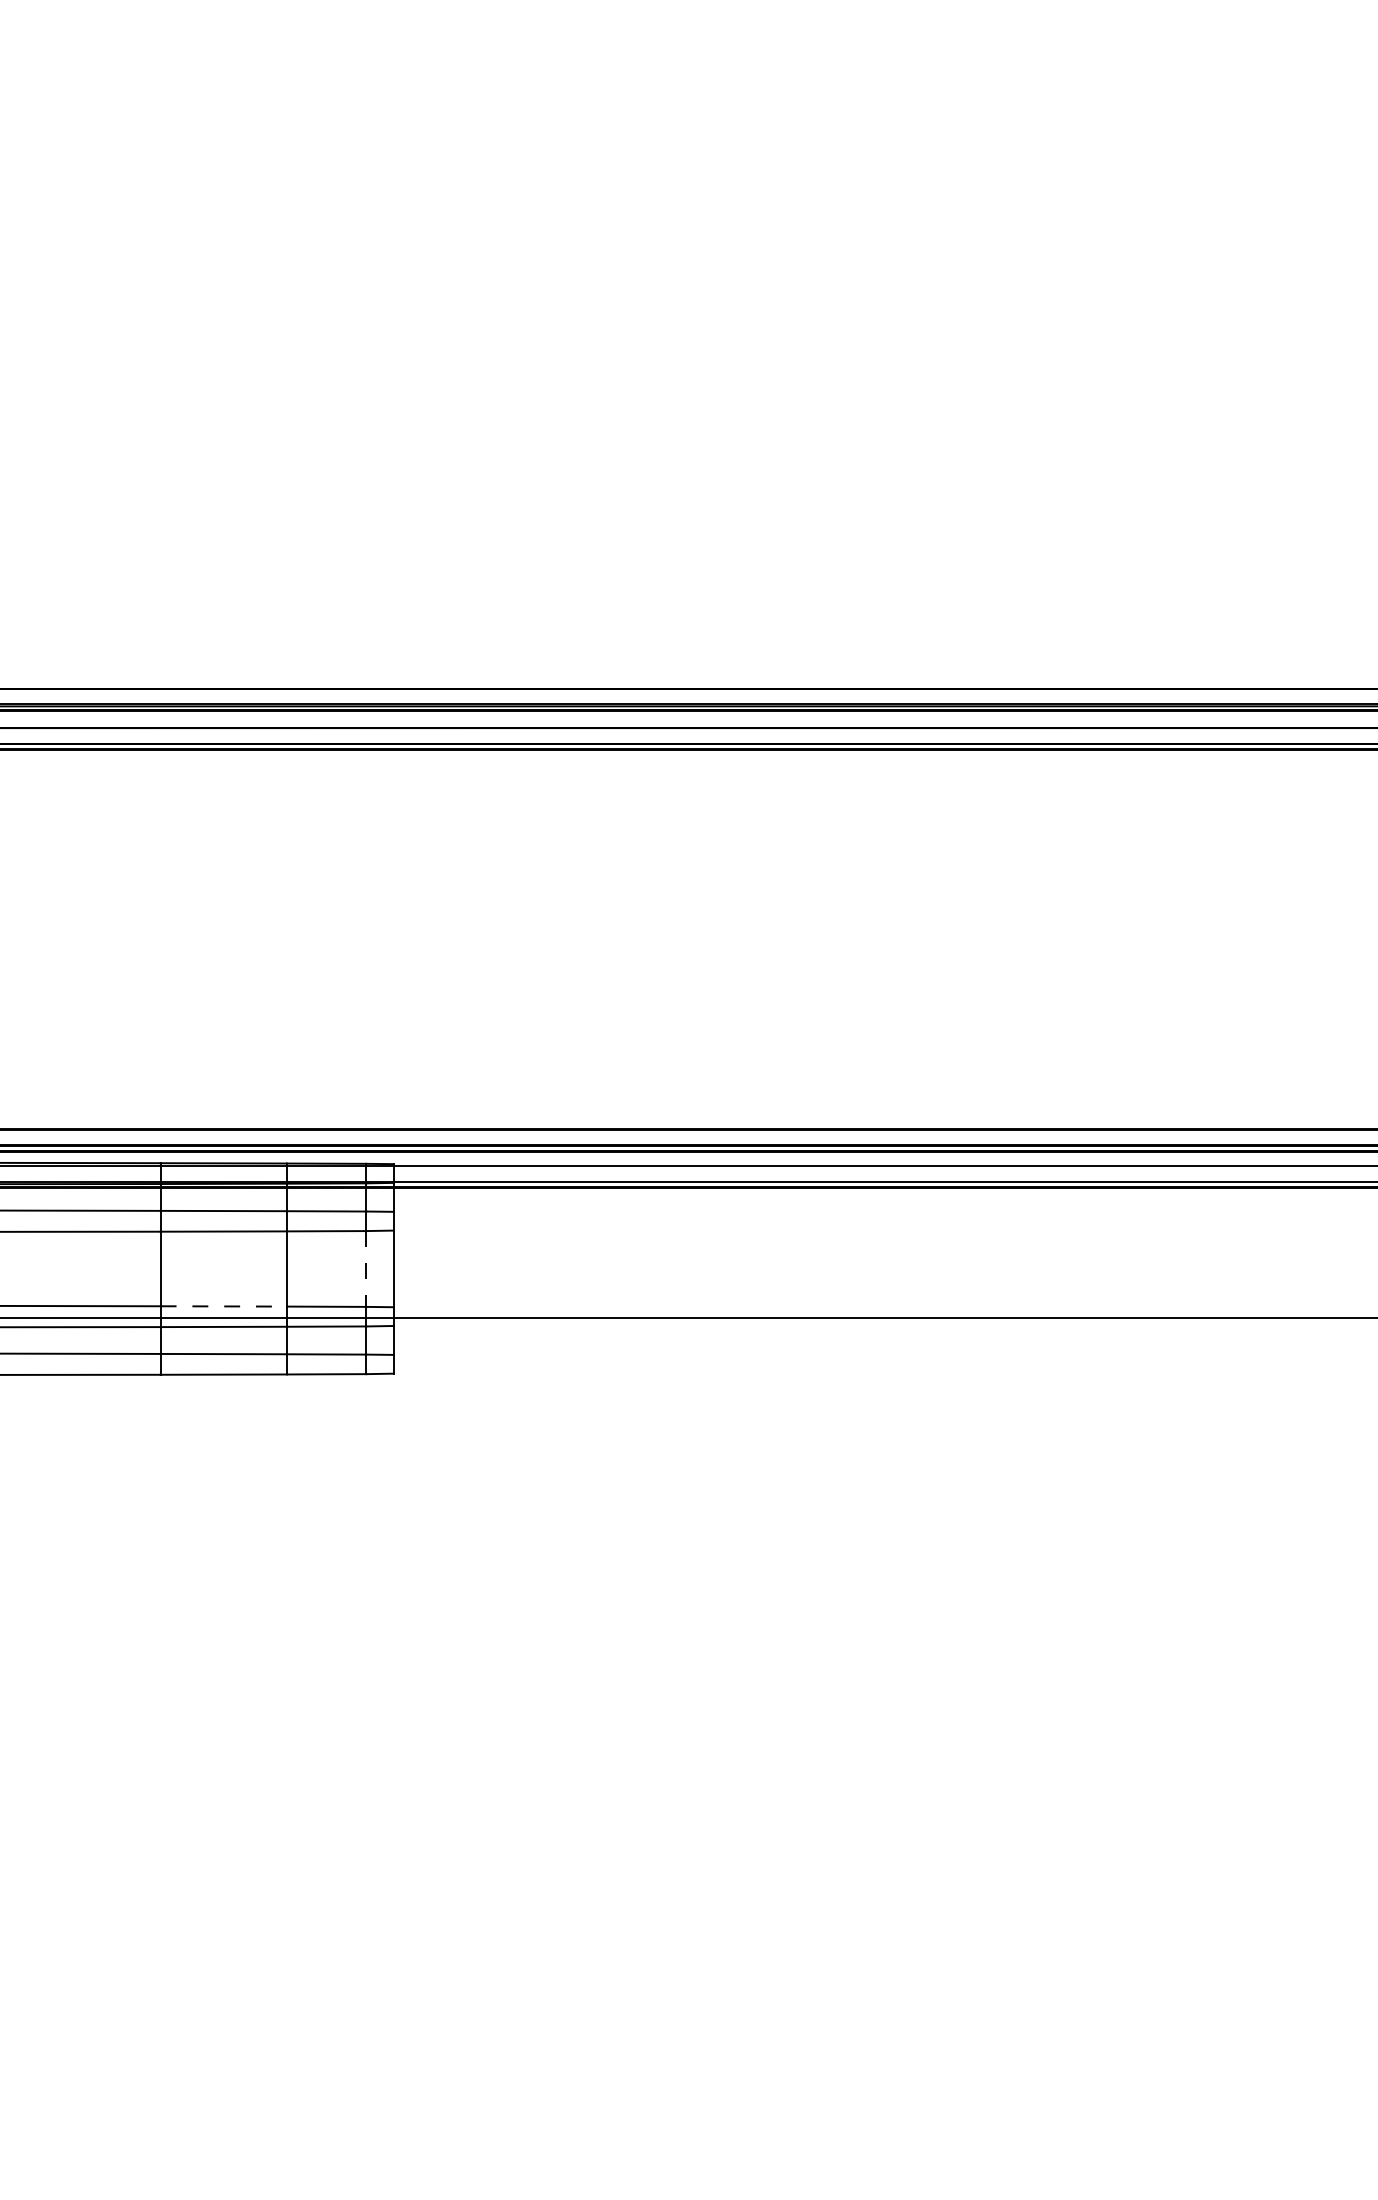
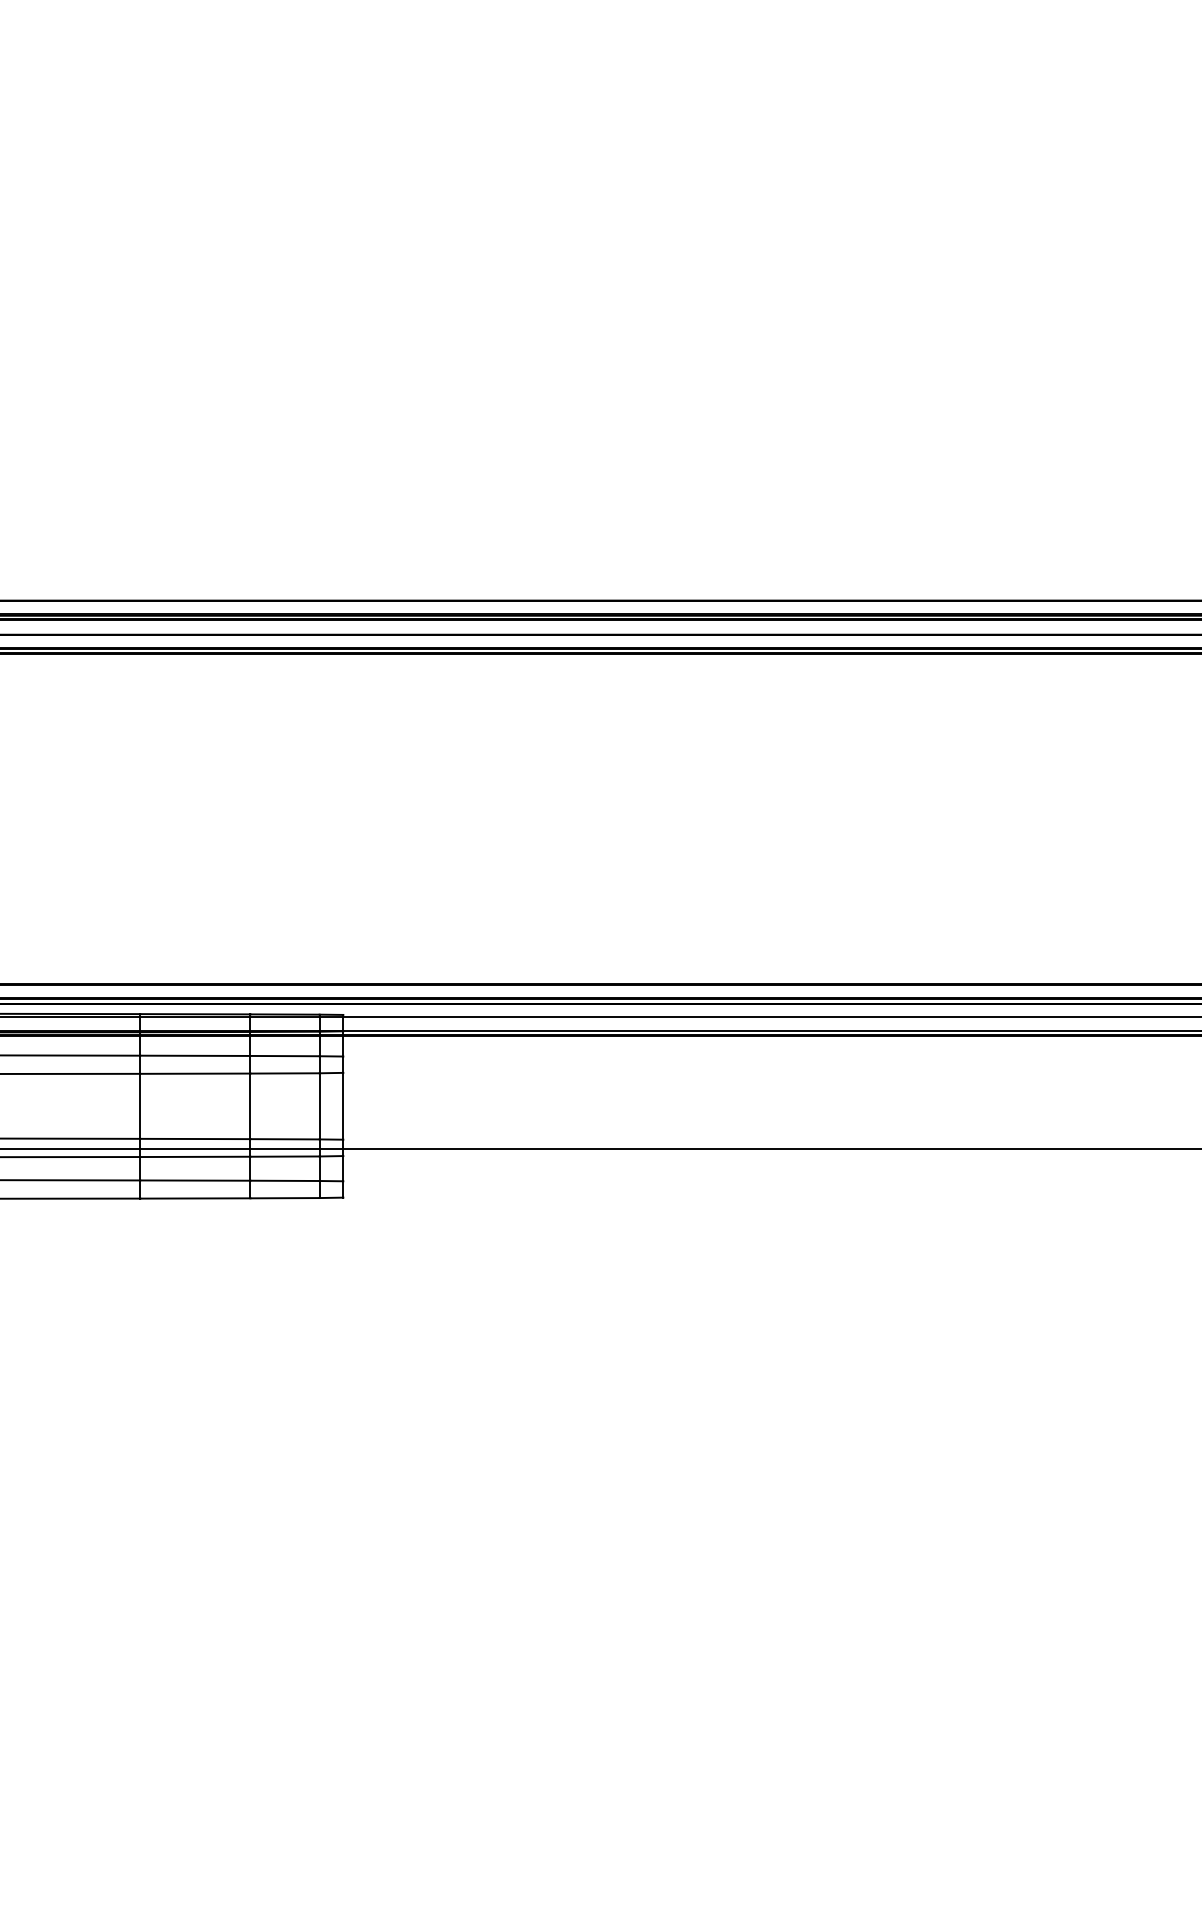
line: (366, 1269) -> (319, 1106), dashed -> solid
line: (223, 1306) -> (195, 1139), dashed -> solid

